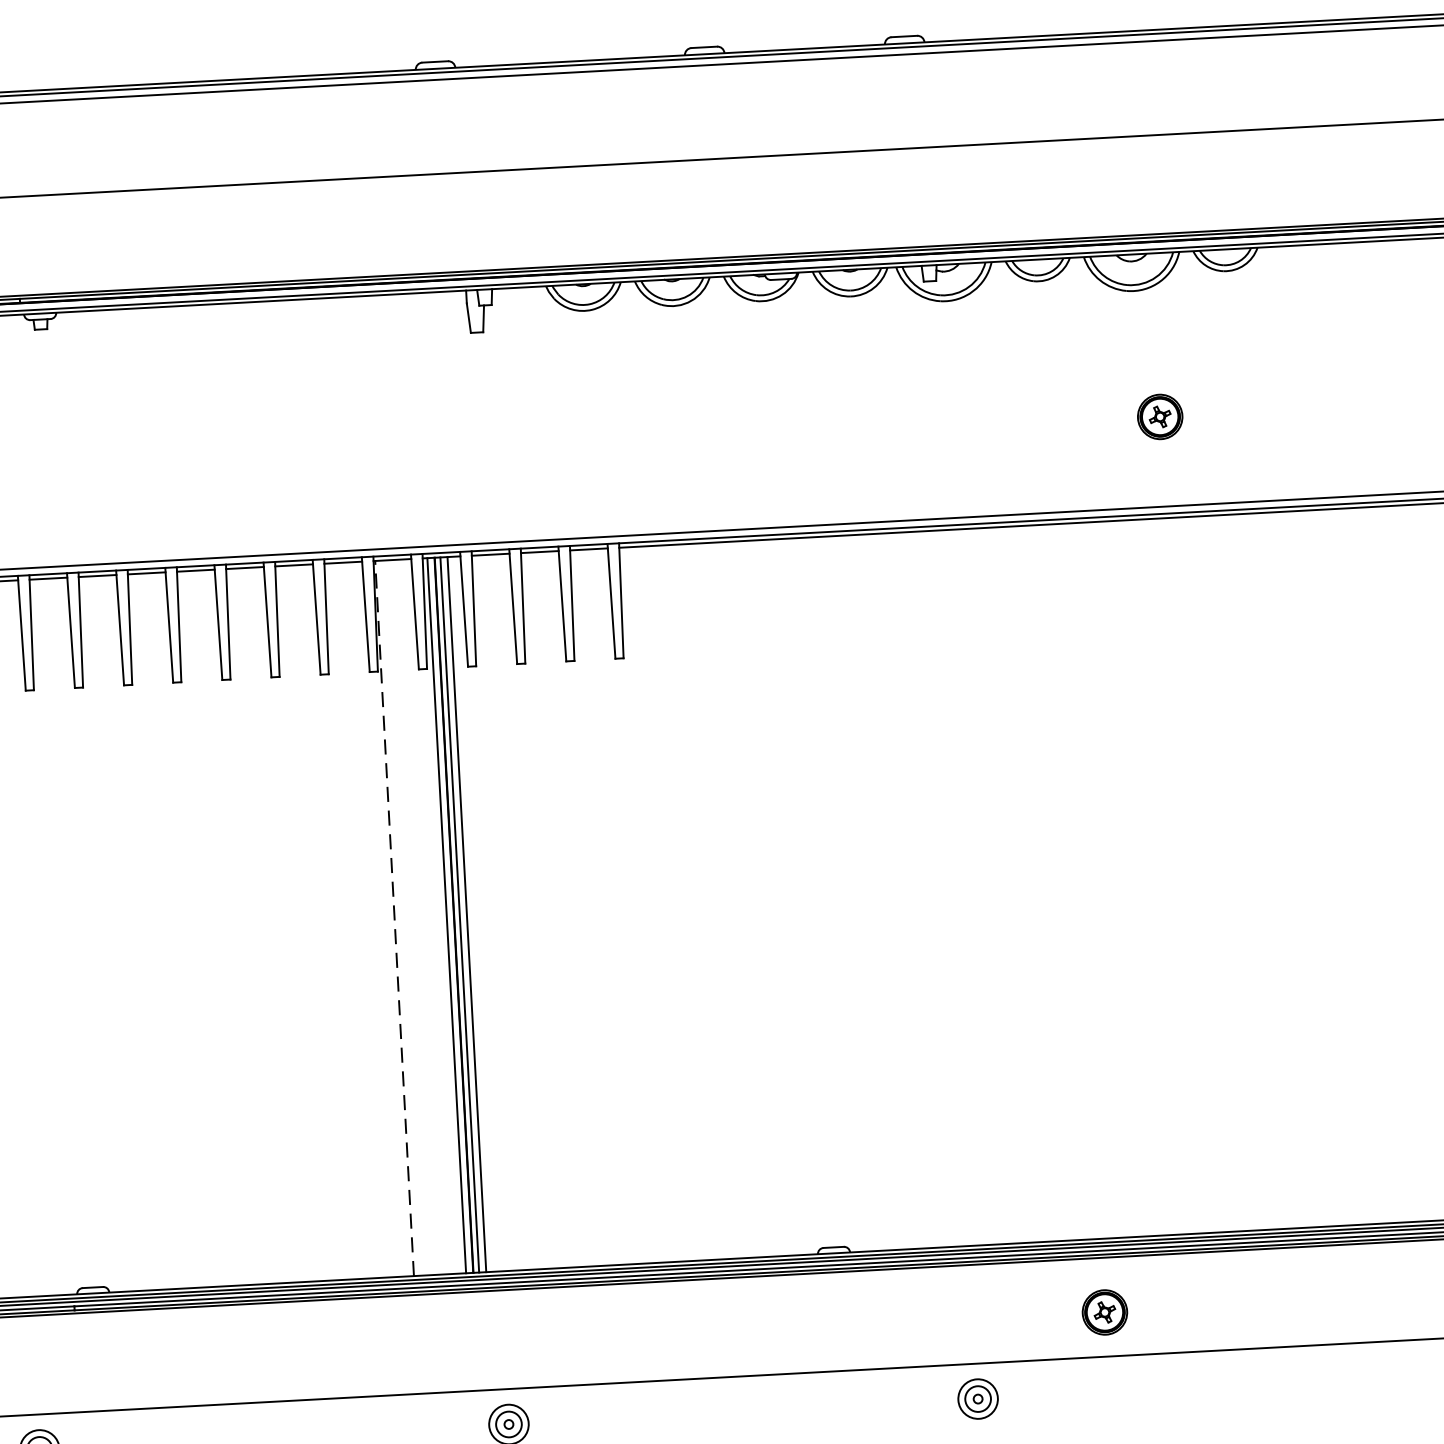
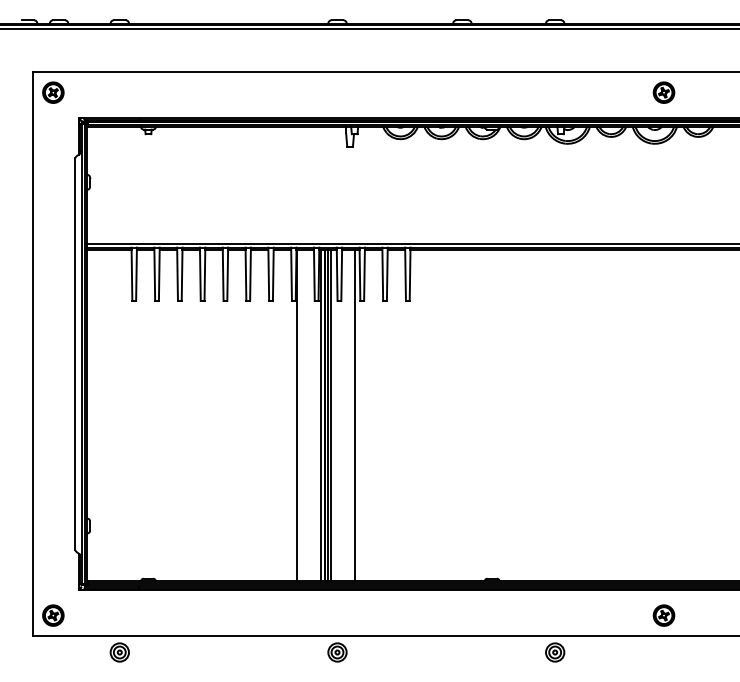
part: (1159, 416) -> (663, 92), moved
line: (520, 911) -> (355, 415), added
line: (395, 918) -> (297, 415), dashed -> solid
part: (1103, 1312) -> (663, 615), moved

